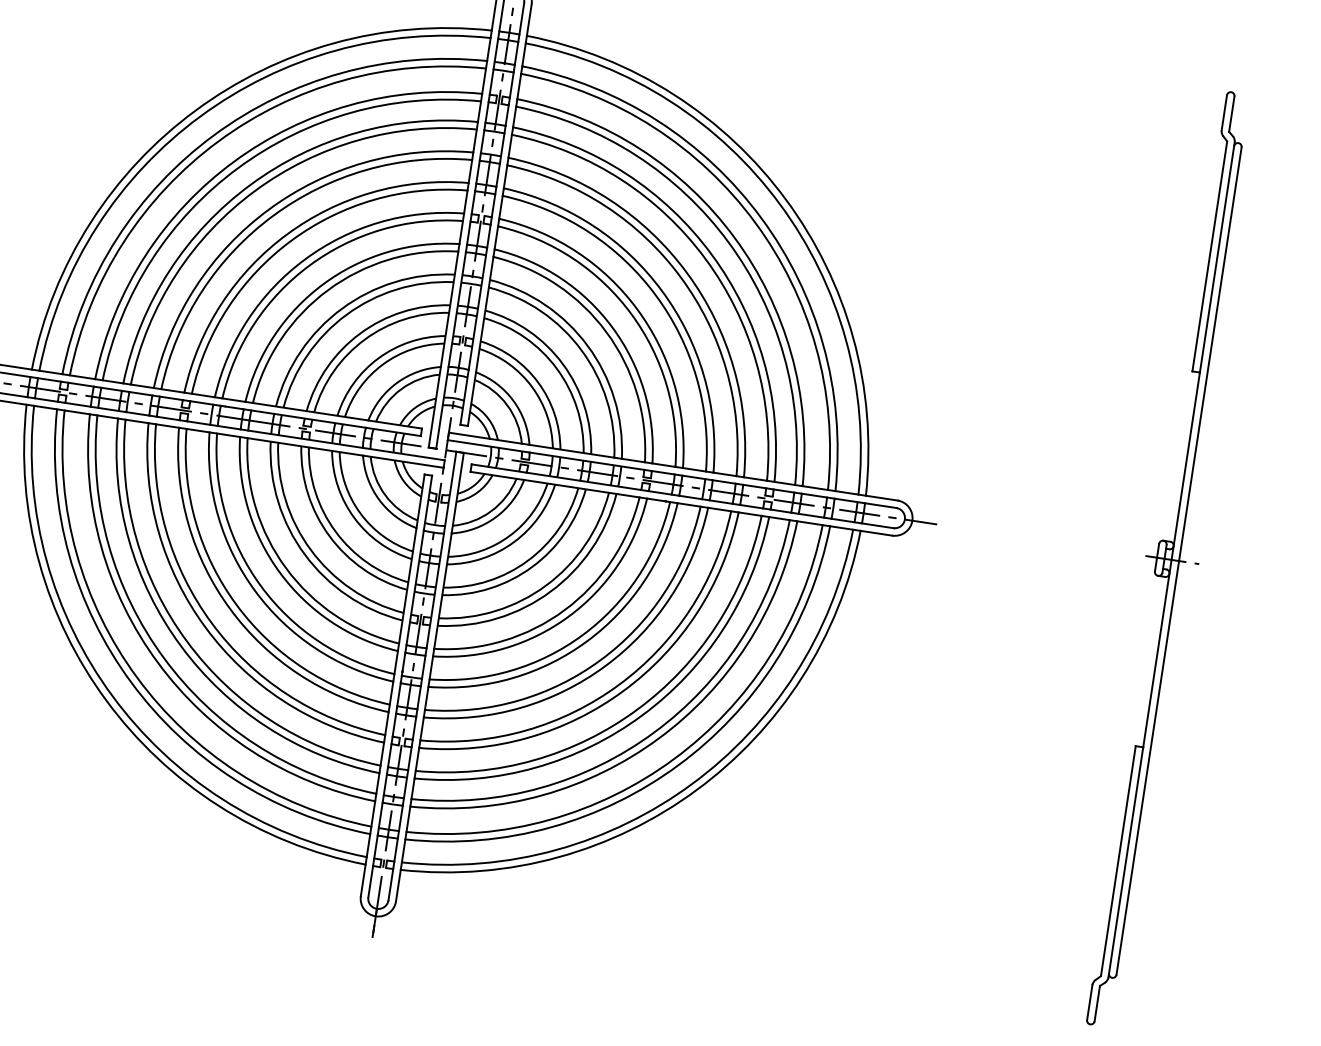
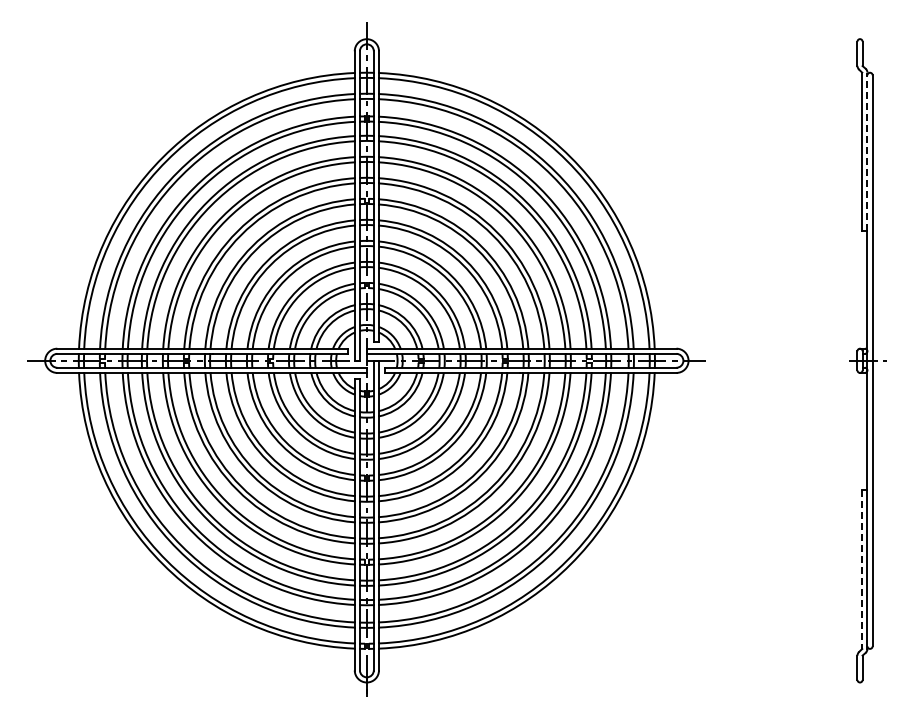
line: (1217, 256) -> (867, 151), solid -> dashed
line: (1118, 861) -> (862, 569), solid -> dashed

